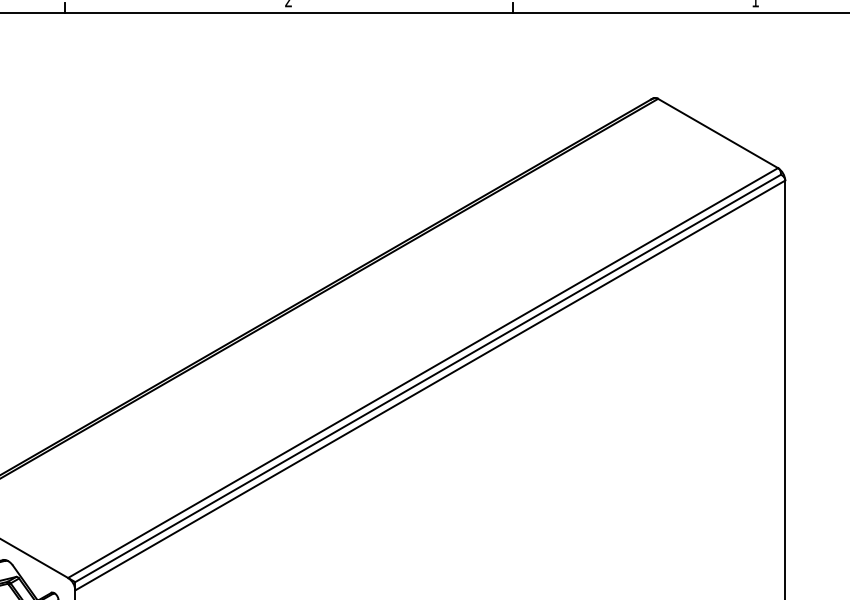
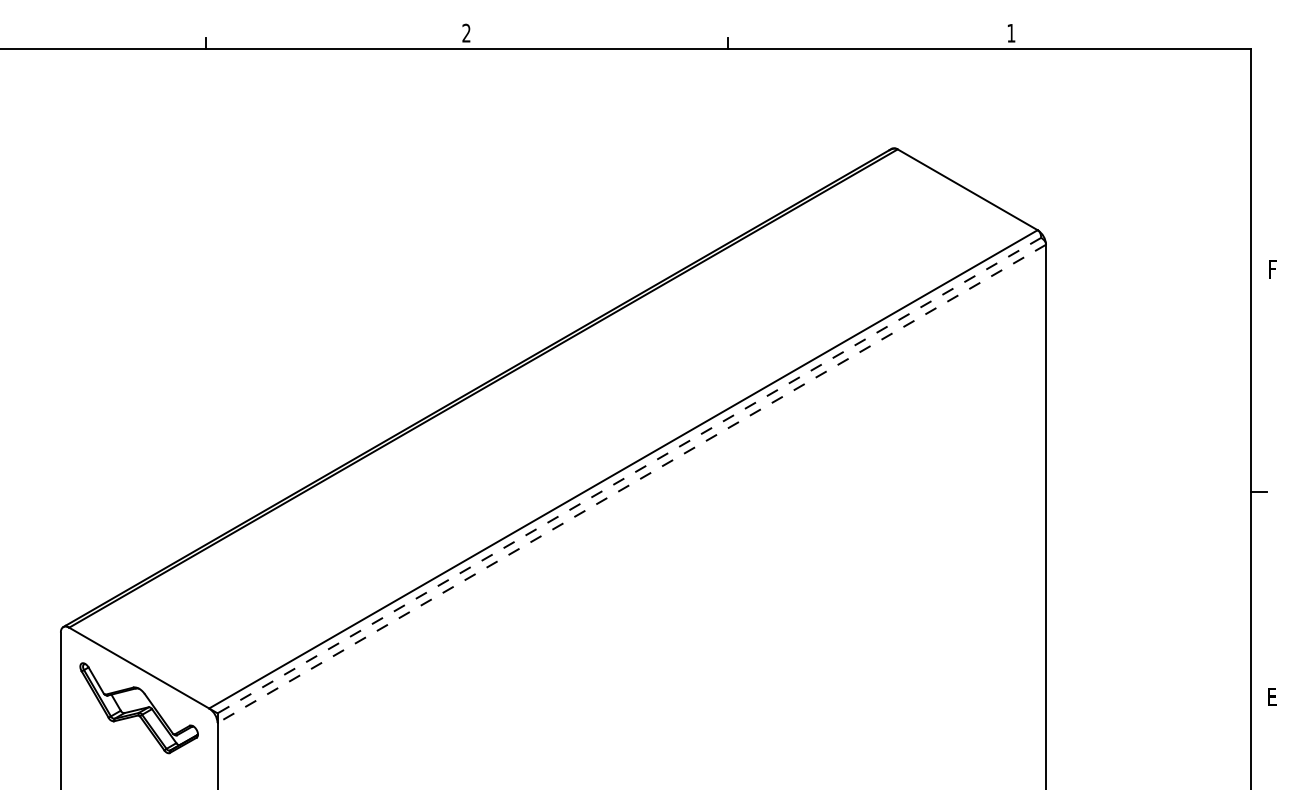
line: (427, 378) -> (628, 475), solid -> dashed
line: (430, 386) -> (631, 484), solid -> dashed

